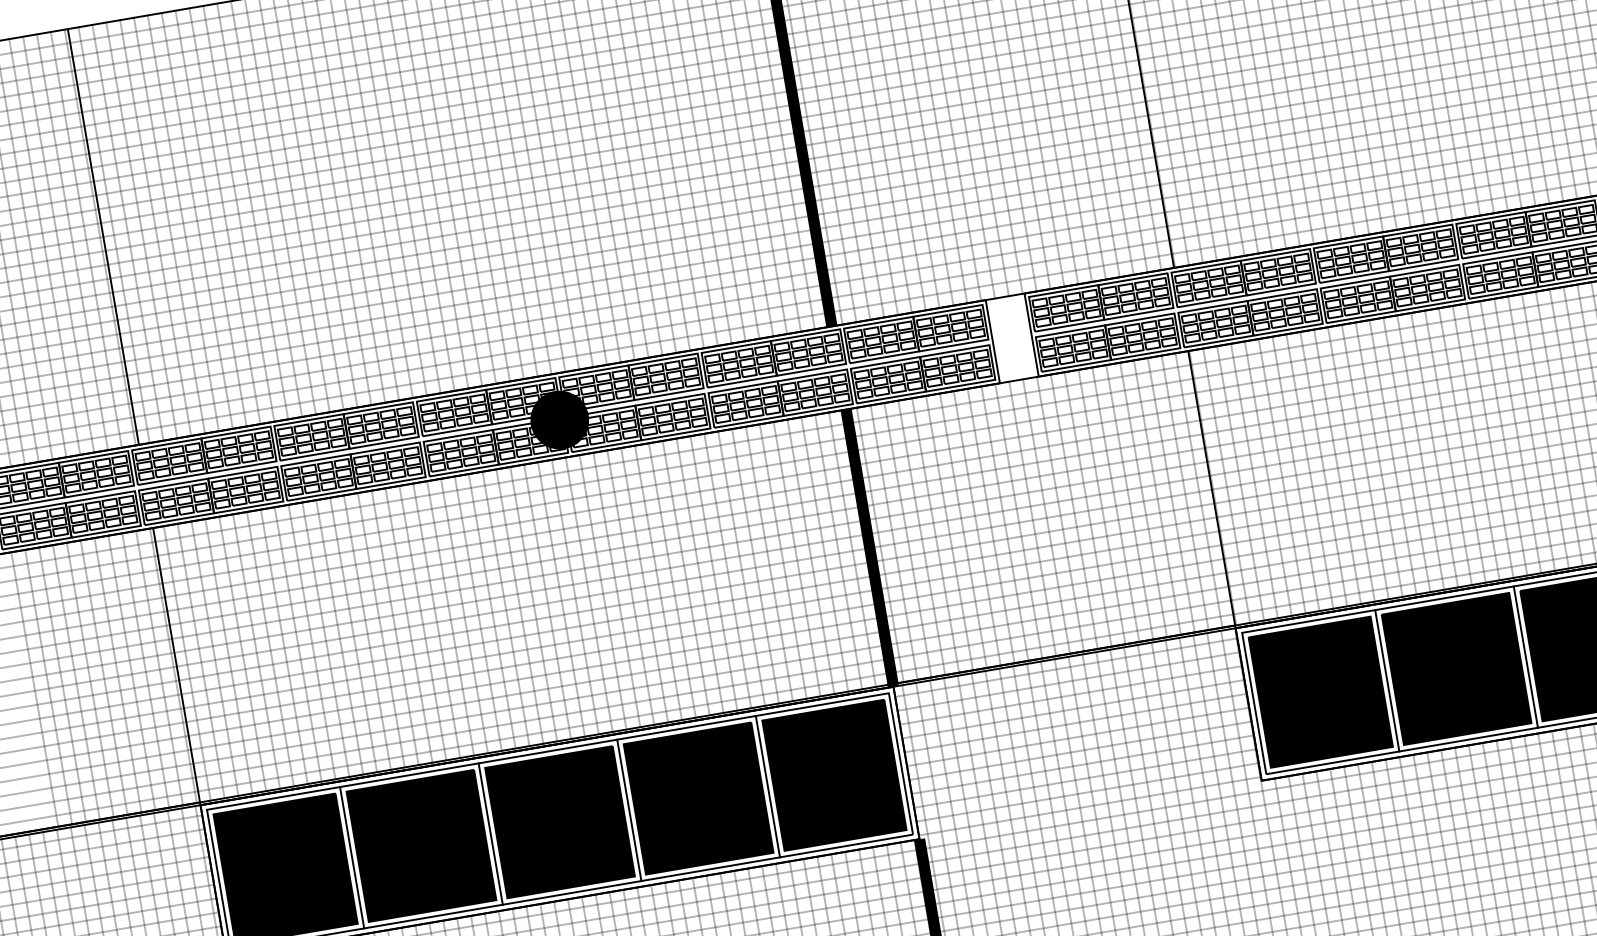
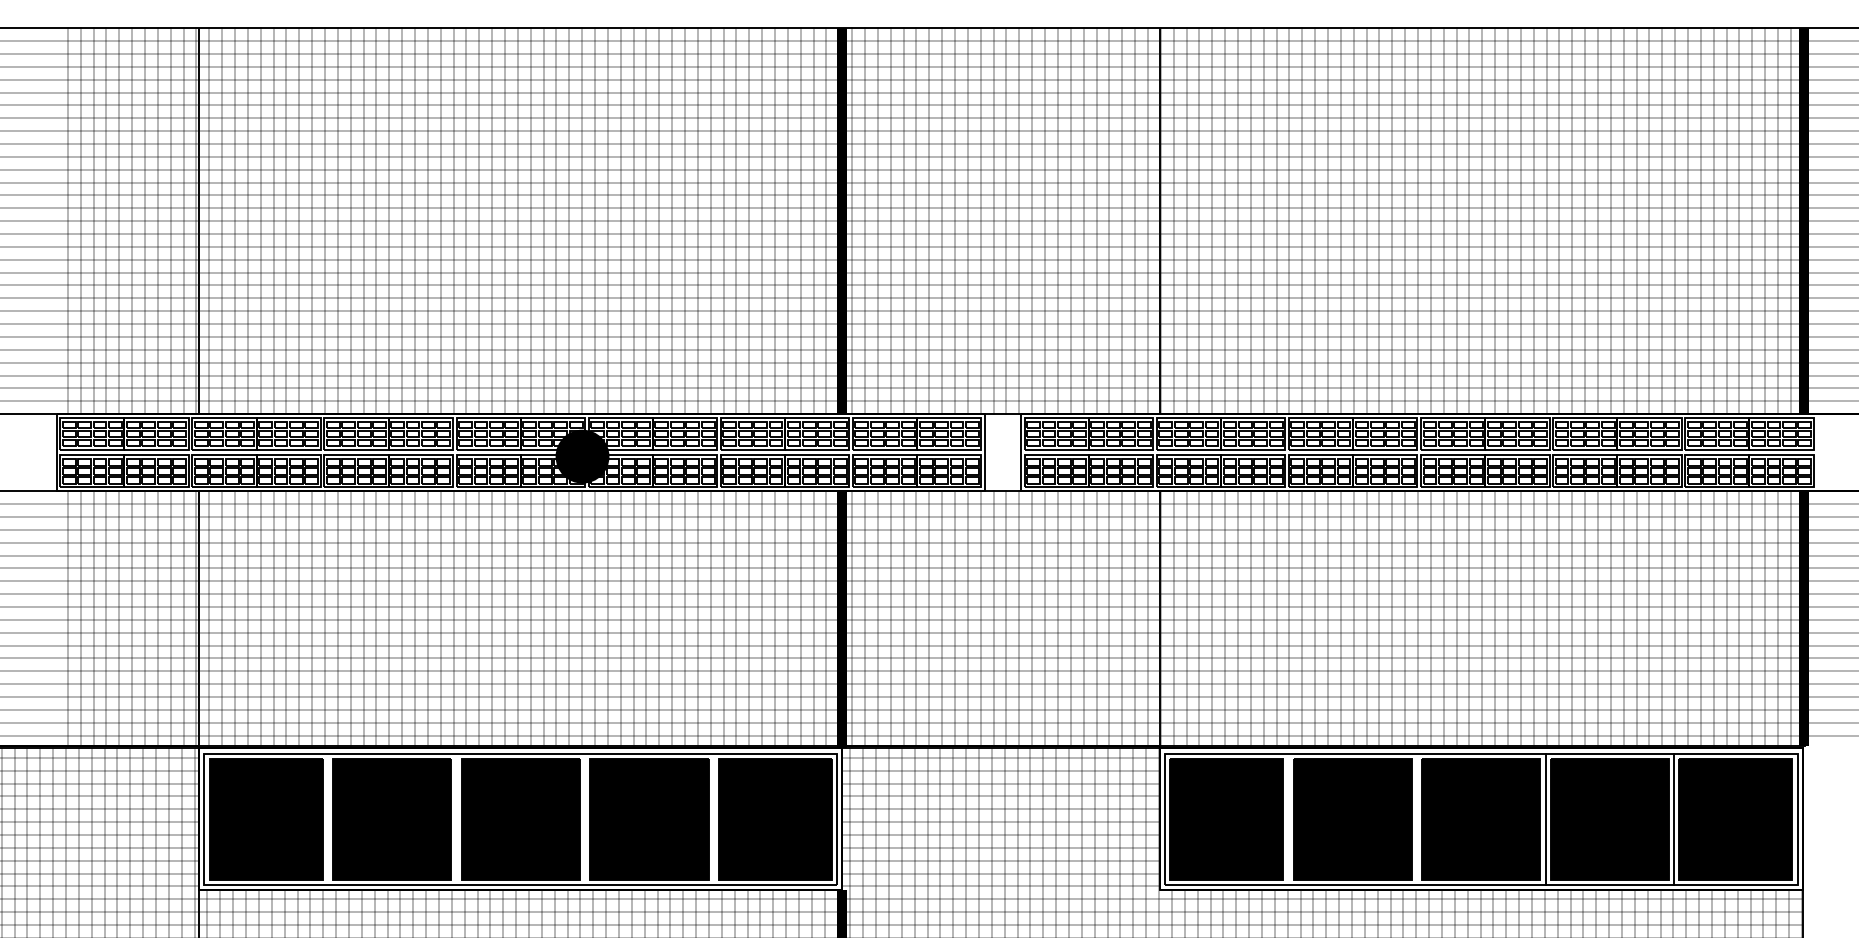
line: (1525, 656) -> (1416, 818), removed
line: (1387, 680) -> (1288, 818), removed
line: (767, 786) -> (713, 818), removed
line: (629, 809) -> (585, 818), removed
line: (490, 833) -> (456, 818), removed
line: (351, 857) -> (327, 818), removed

